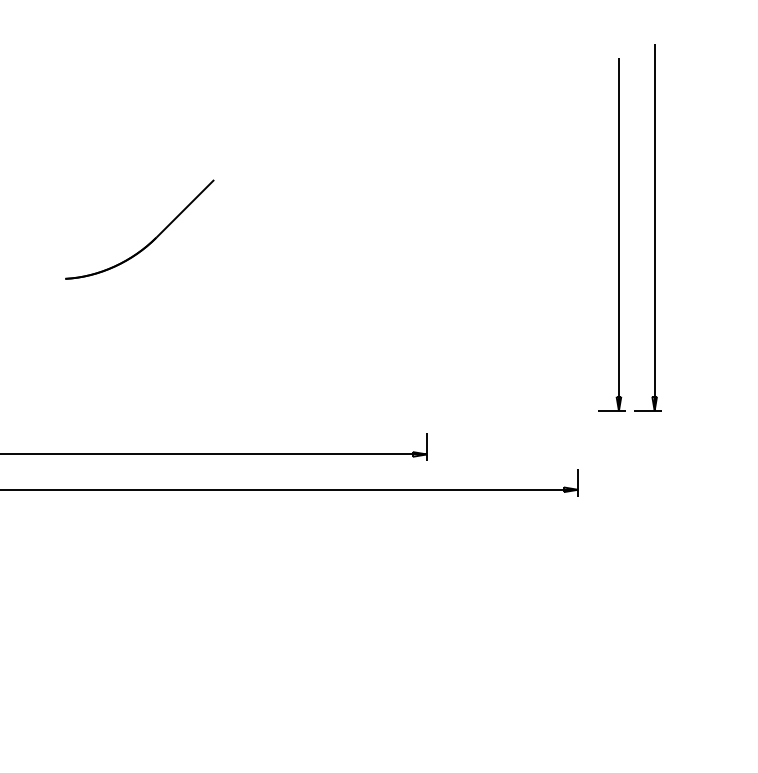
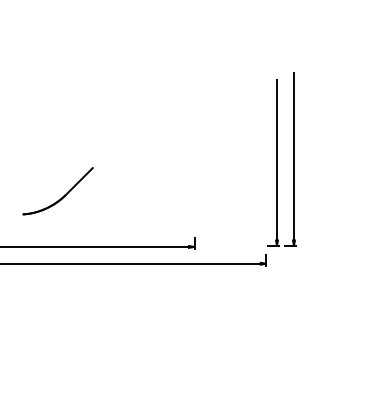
part: (628, 228) -> (281, 159), moved
part: (149, 241) -> (62, 196), moved

